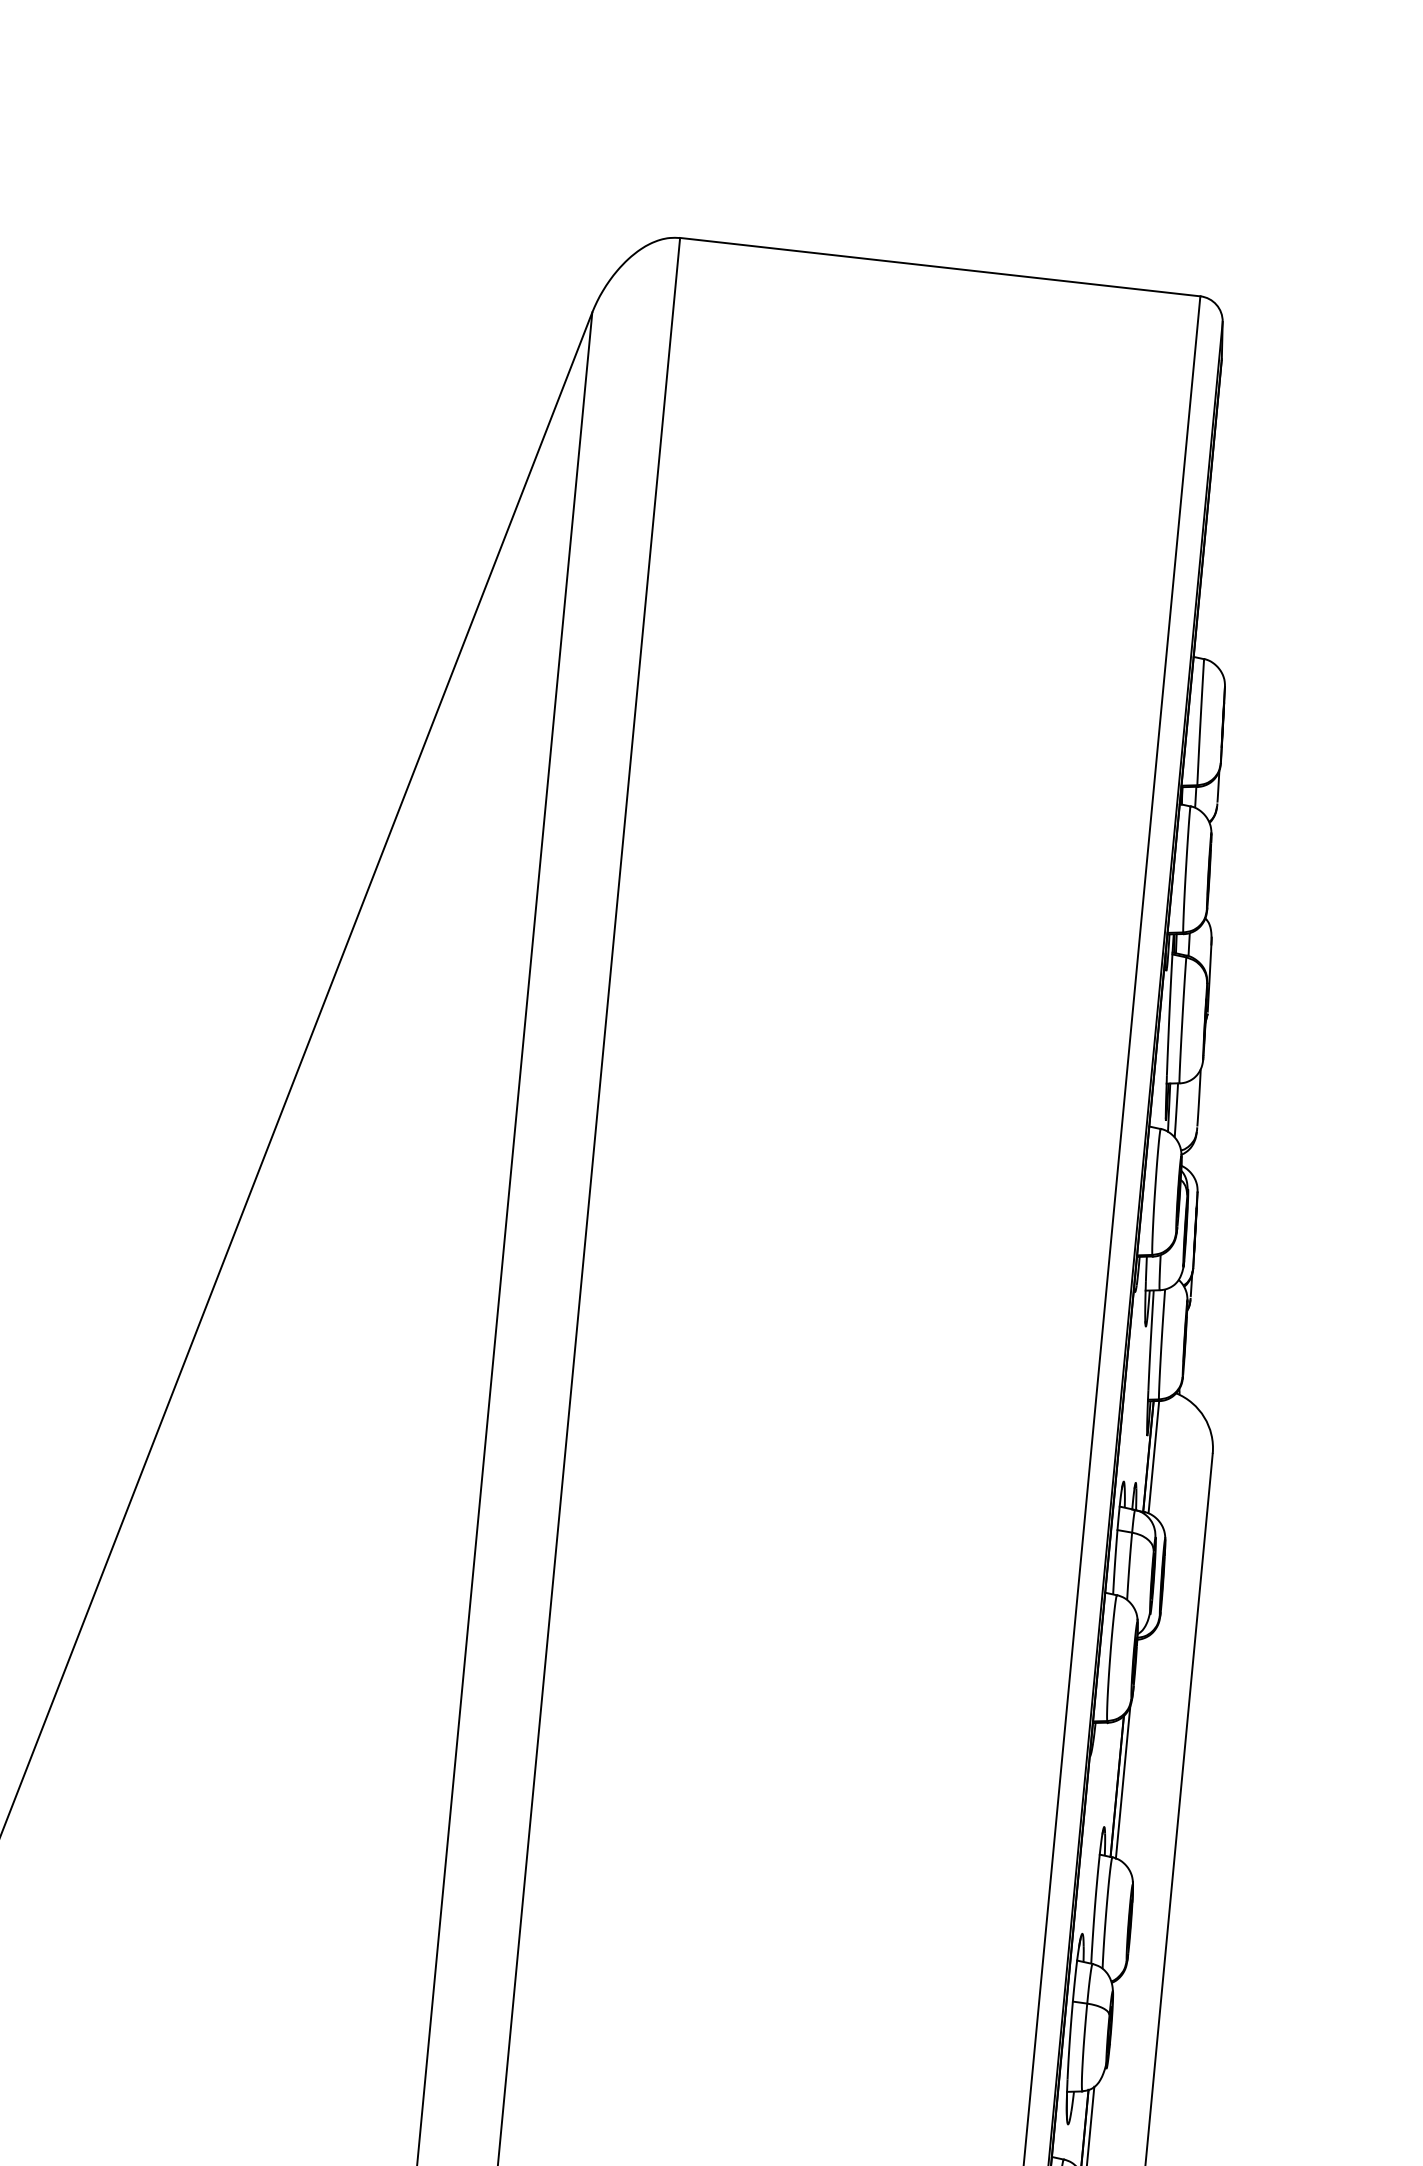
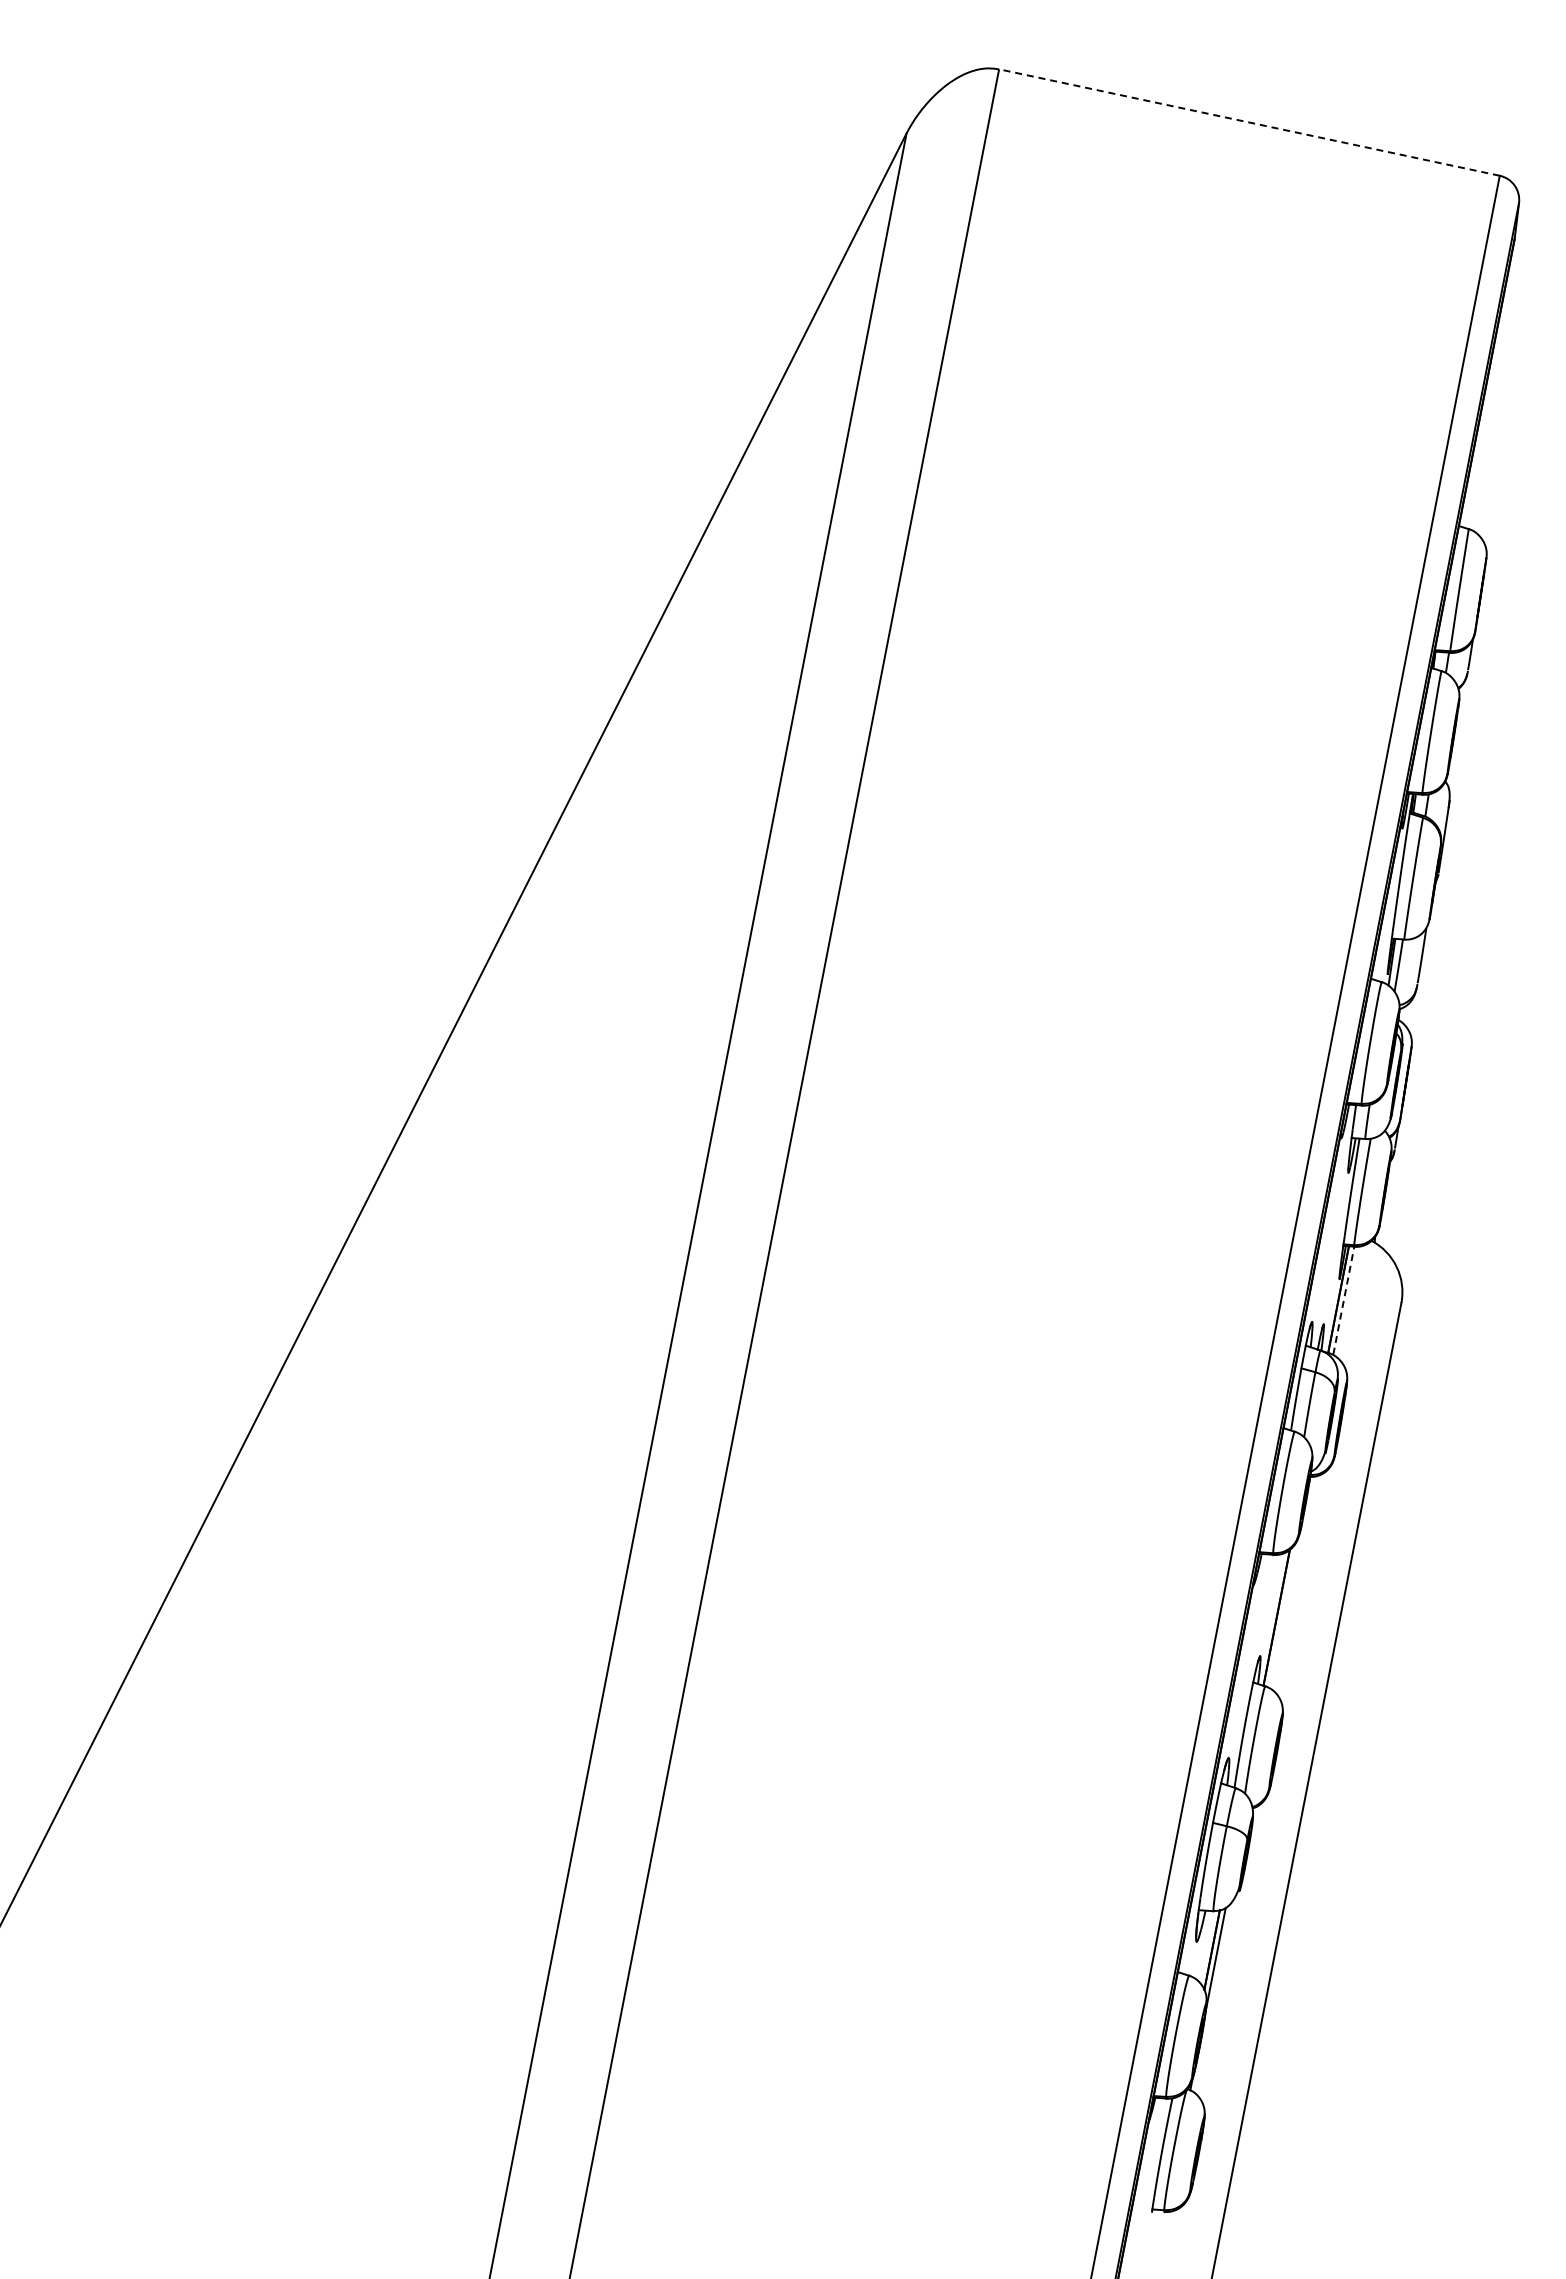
line: (940, 267) -> (1249, 122), solid -> dashed
line: (1153, 1456) -> (1343, 1300), solid -> dashed
line: (1122, 1781) -> (1282, 1613), removed

